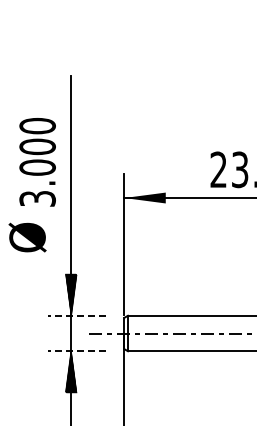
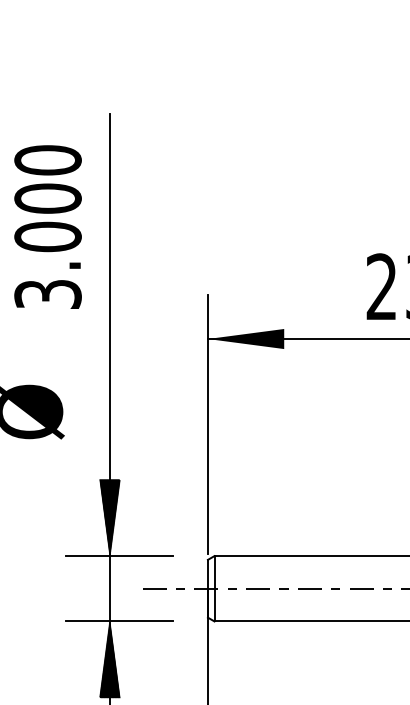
text: (37, 162) -> (47, 227), moved
line: (76, 315) -> (119, 555), dashed -> solid
line: (76, 351) -> (119, 621), dashed -> solid

